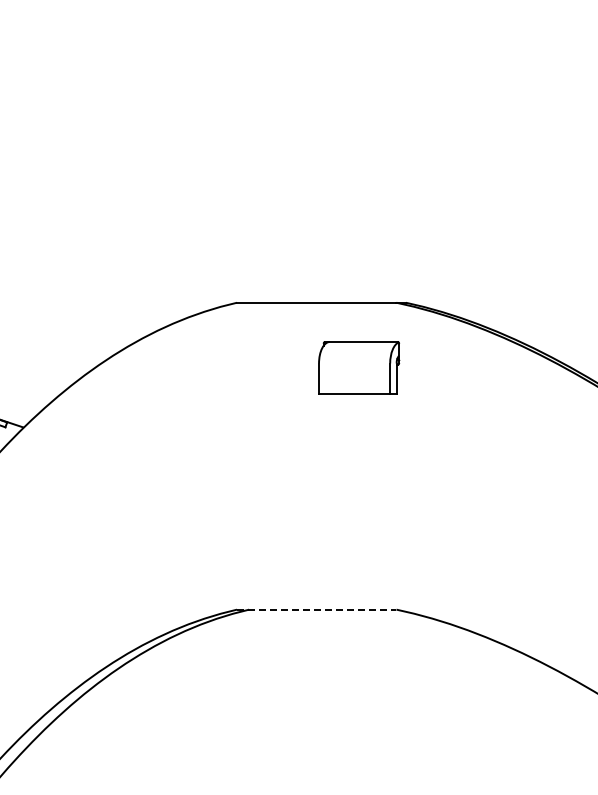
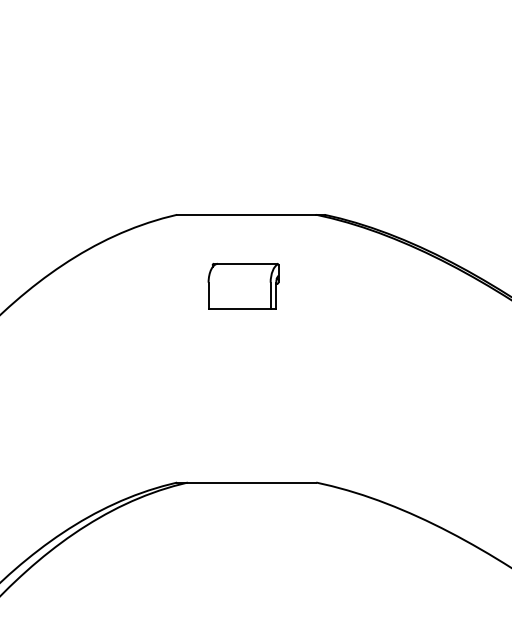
part: (359, 367) -> (243, 286), moved
line: (316, 609) -> (246, 482), dashed -> solid

